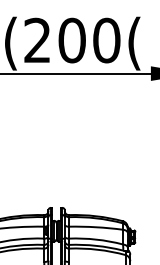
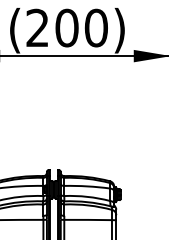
text: (134, 43) -> (119, 30), ( -> )

